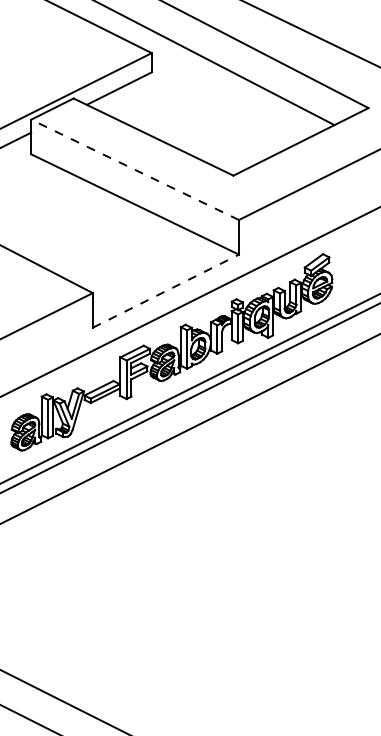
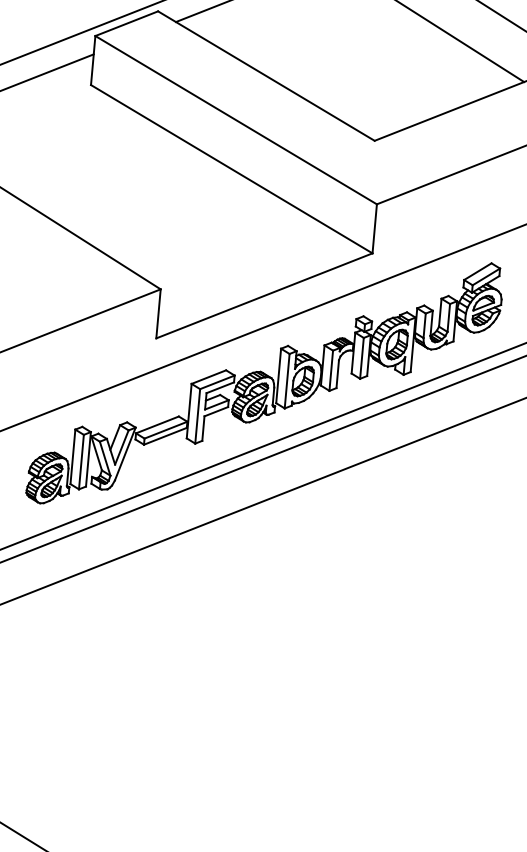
line: (134, 169) -> (235, 119), dashed -> solid
line: (165, 291) -> (263, 296), dashed -> solid

